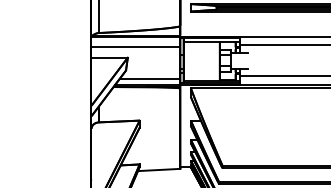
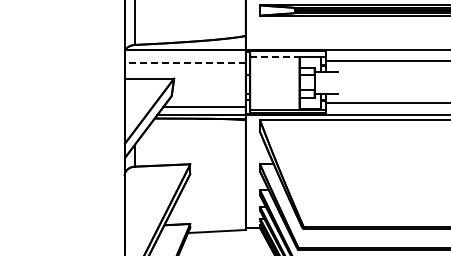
line: (201, 41) -> (274, 56), solid -> dashed
line: (136, 46) -> (185, 63), solid -> dashed

